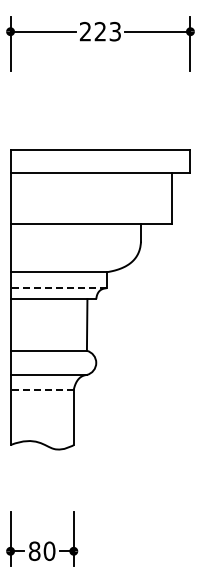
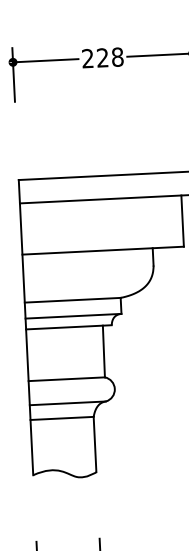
text: (115, 31) -> (117, 57), 223 -> 228
line: (58, 288) -> (73, 316), dashed -> solid
line: (42, 389) -> (62, 418), dashed -> solid

